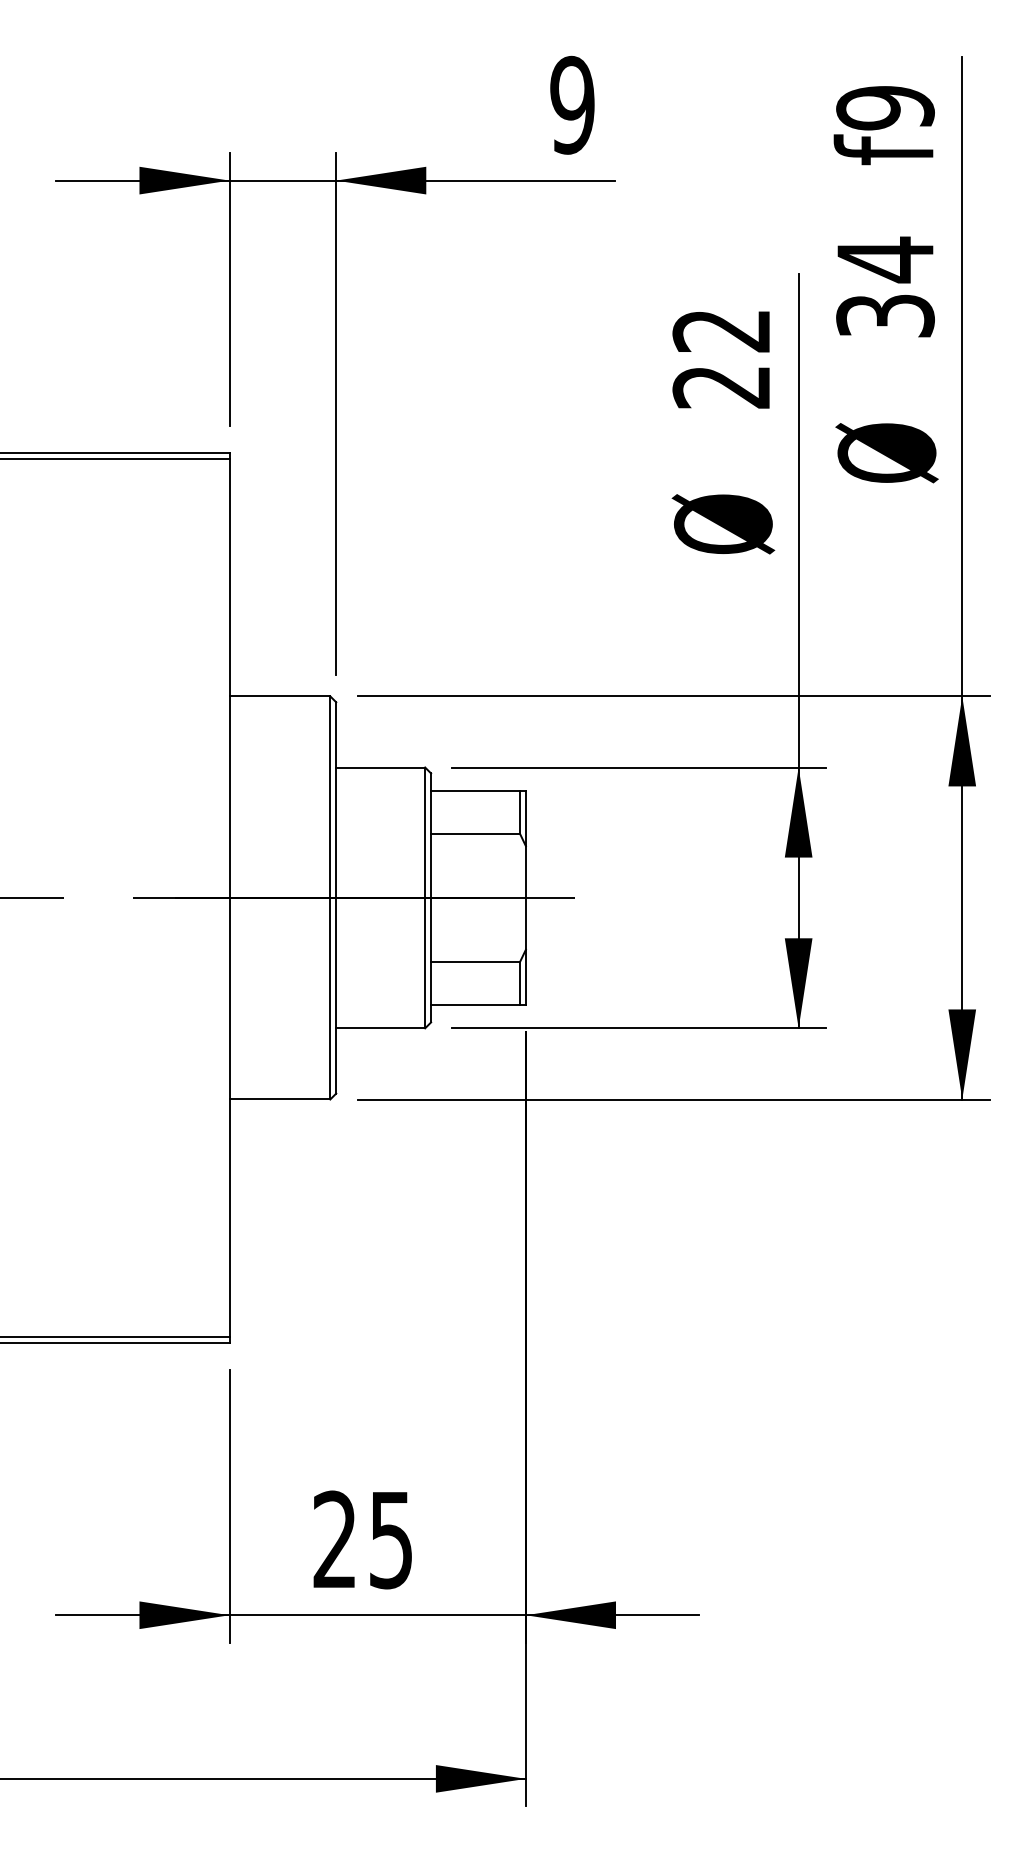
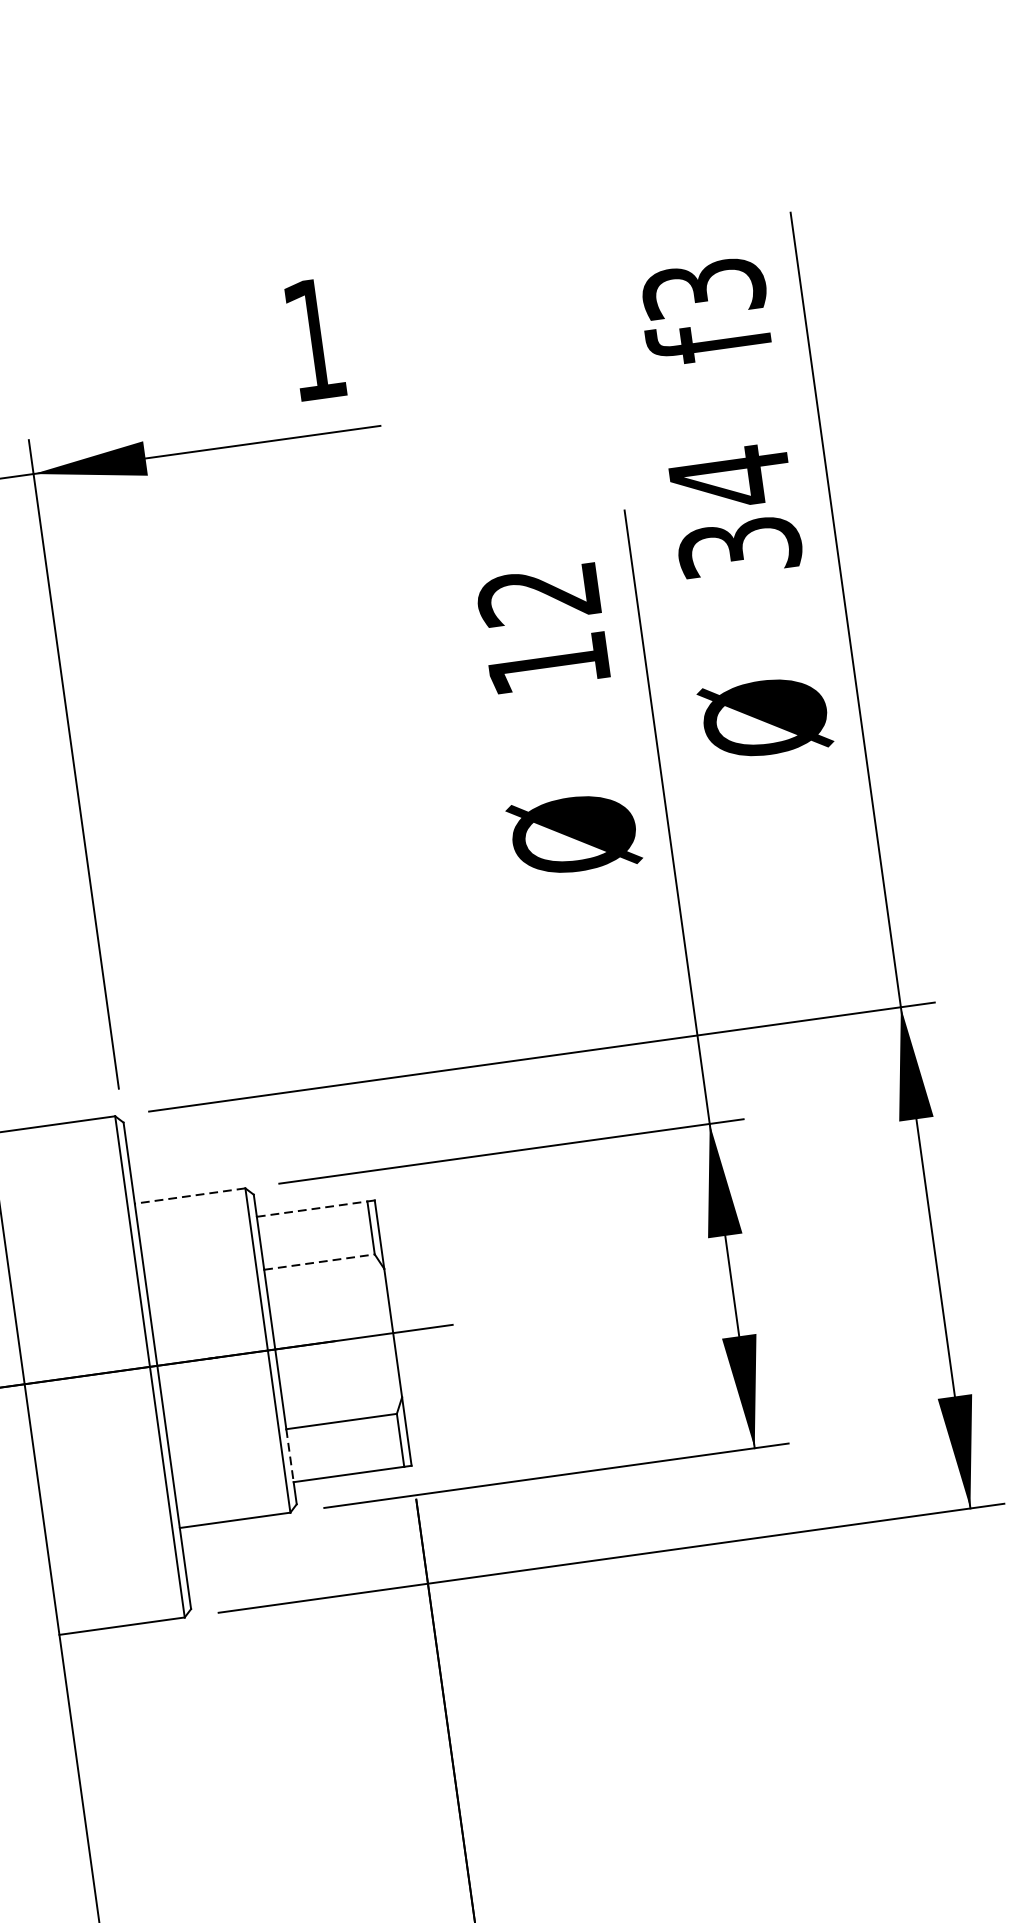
text: (572, 104) -> (314, 338), 9 -> 1
text: (885, 108) -> (704, 289), f9 -> f3
text: (720, 387) -> (547, 664), 22 -> 12
line: (380, 767) -> (189, 1196), solid -> dashed
line: (476, 791) -> (313, 1209), solid -> dashed
line: (476, 833) -> (320, 1261), solid -> dashed
line: (431, 983) -> (290, 1455), solid -> dashed

